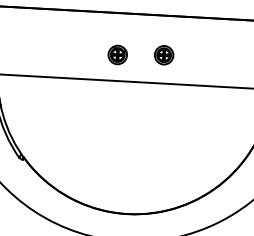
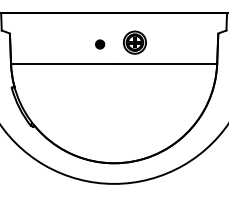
part: (116, 54) -> (99, 44), size x0.6
part: (163, 54) -> (134, 42), size x1.6

